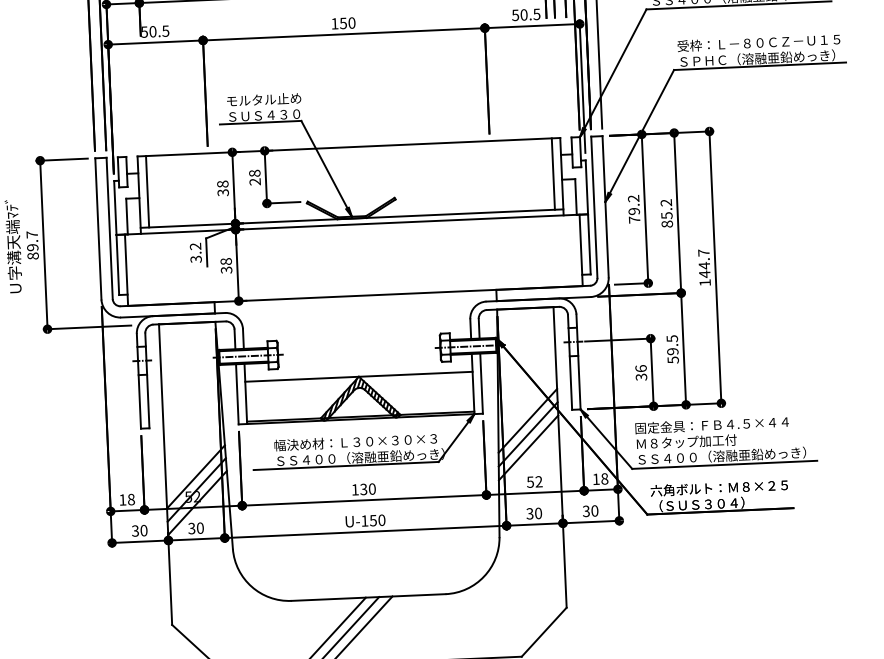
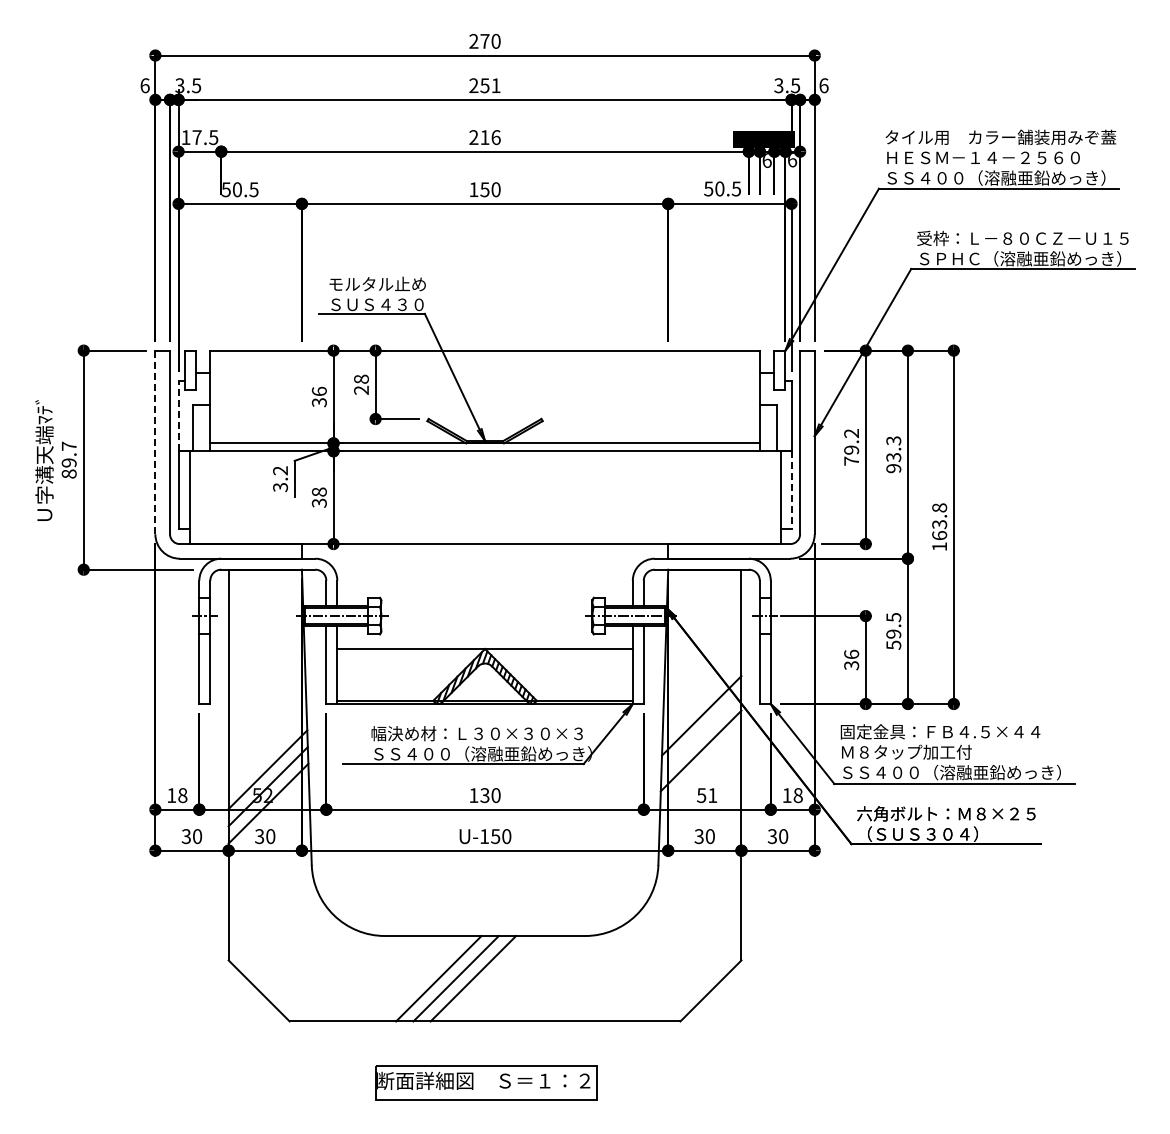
line: (553, 173) -> (748, 396), removed
text: (222, 183) -> (319, 390), 38 -> 36
line: (147, 191) -> (221, 396), removed
line: (115, 207) -> (178, 415), solid -> dashed
text: (666, 213) -> (893, 454), 85.2 -> 93.3
line: (98, 228) -> (155, 442), solid -> dashed
line: (589, 244) -> (791, 490), solid -> dashed
text: (704, 263) -> (939, 521), 144.7 -> 163.8
line: (528, 434) -> (701, 733), removed
text: (538, 481) -> (712, 795), 52 -> 51

